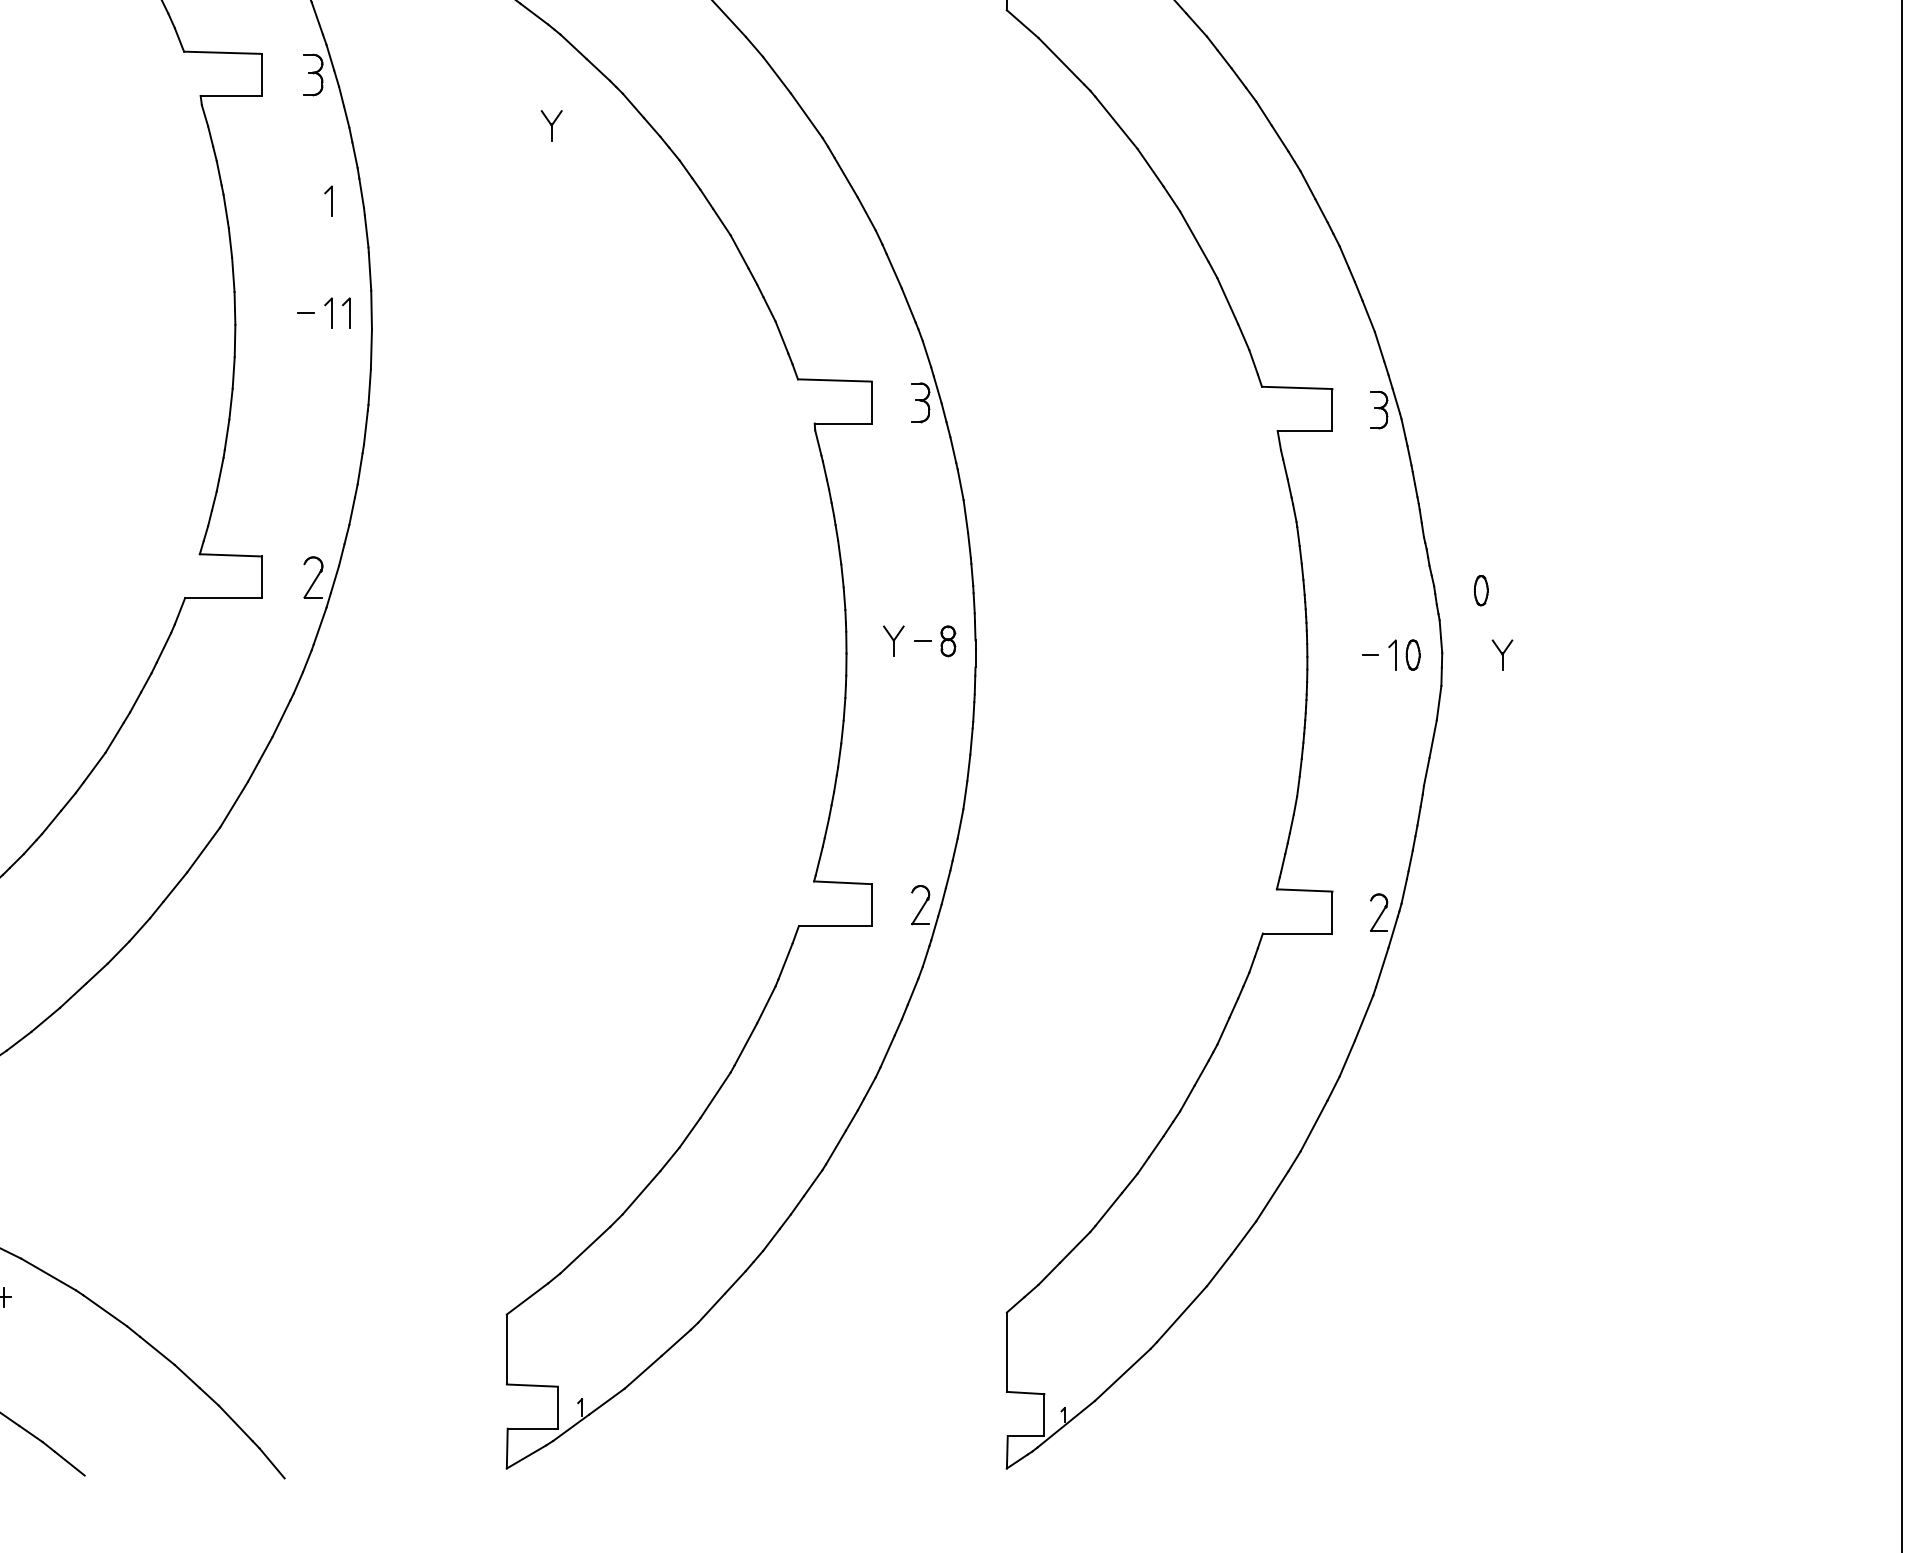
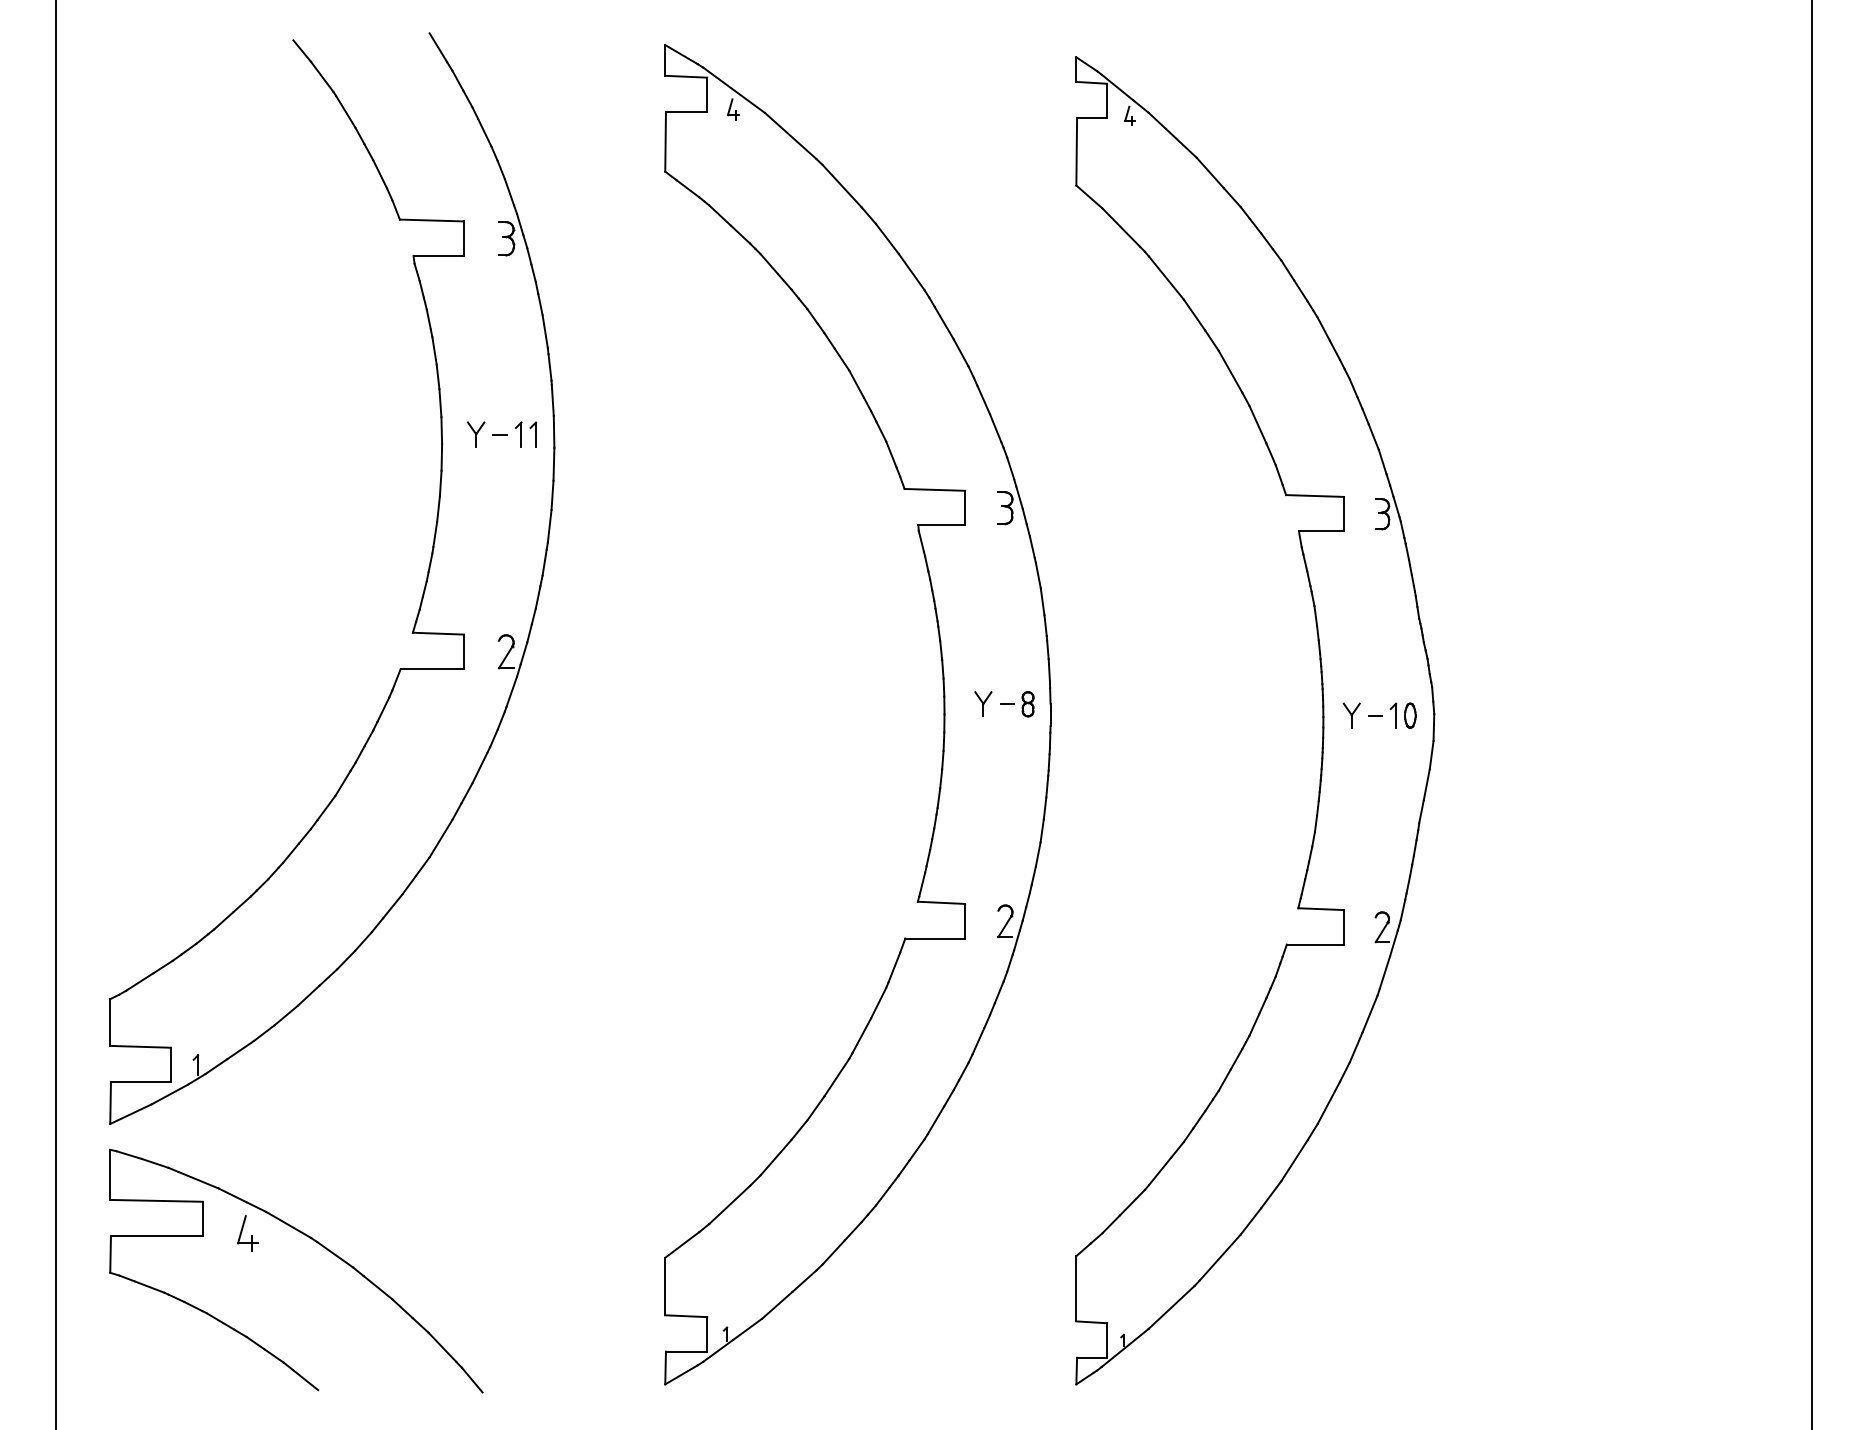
part: (552, 125) -> (476, 434), moved
part: (328, 201) -> (518, 342), removed
part: (1481, 590) -> (1466, 662), removed
part: (1502, 654) -> (1351, 715), moved

